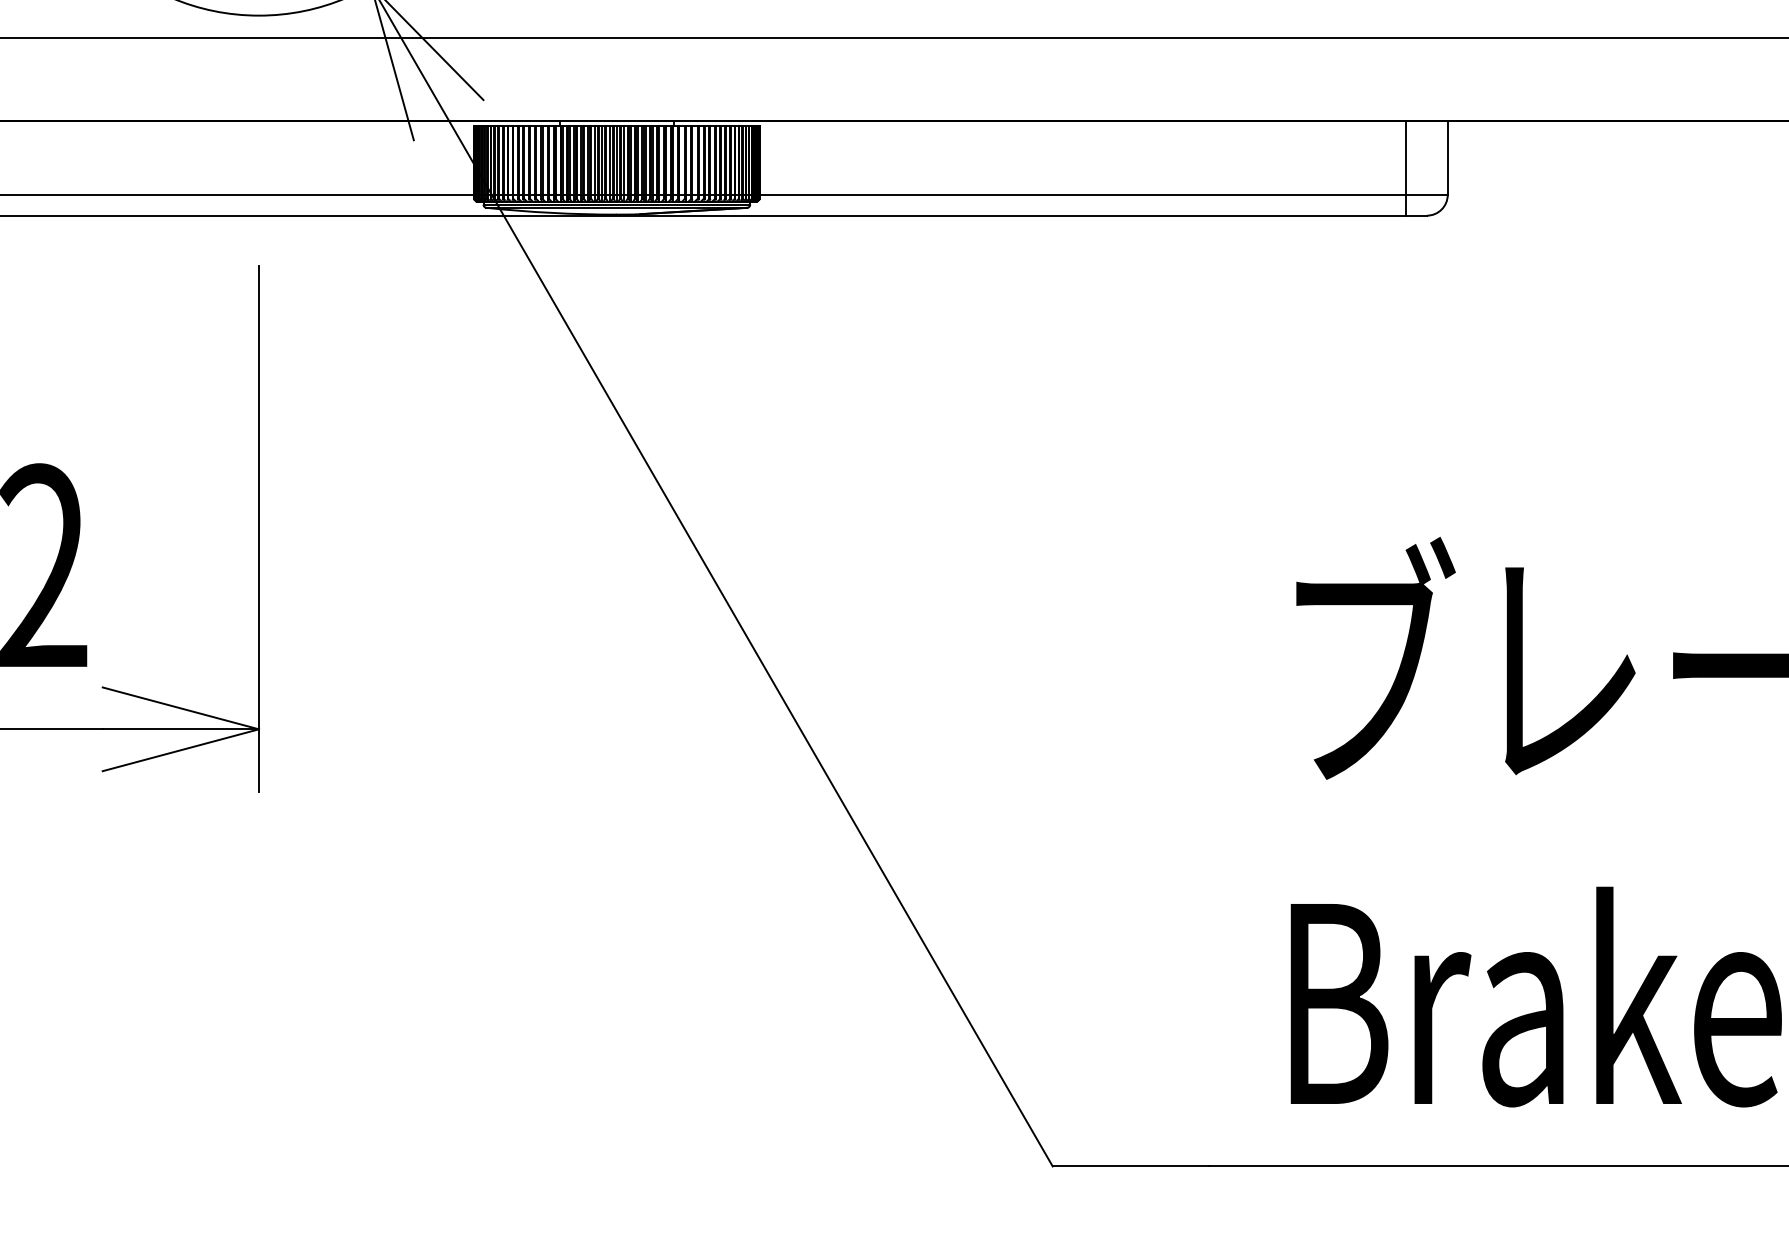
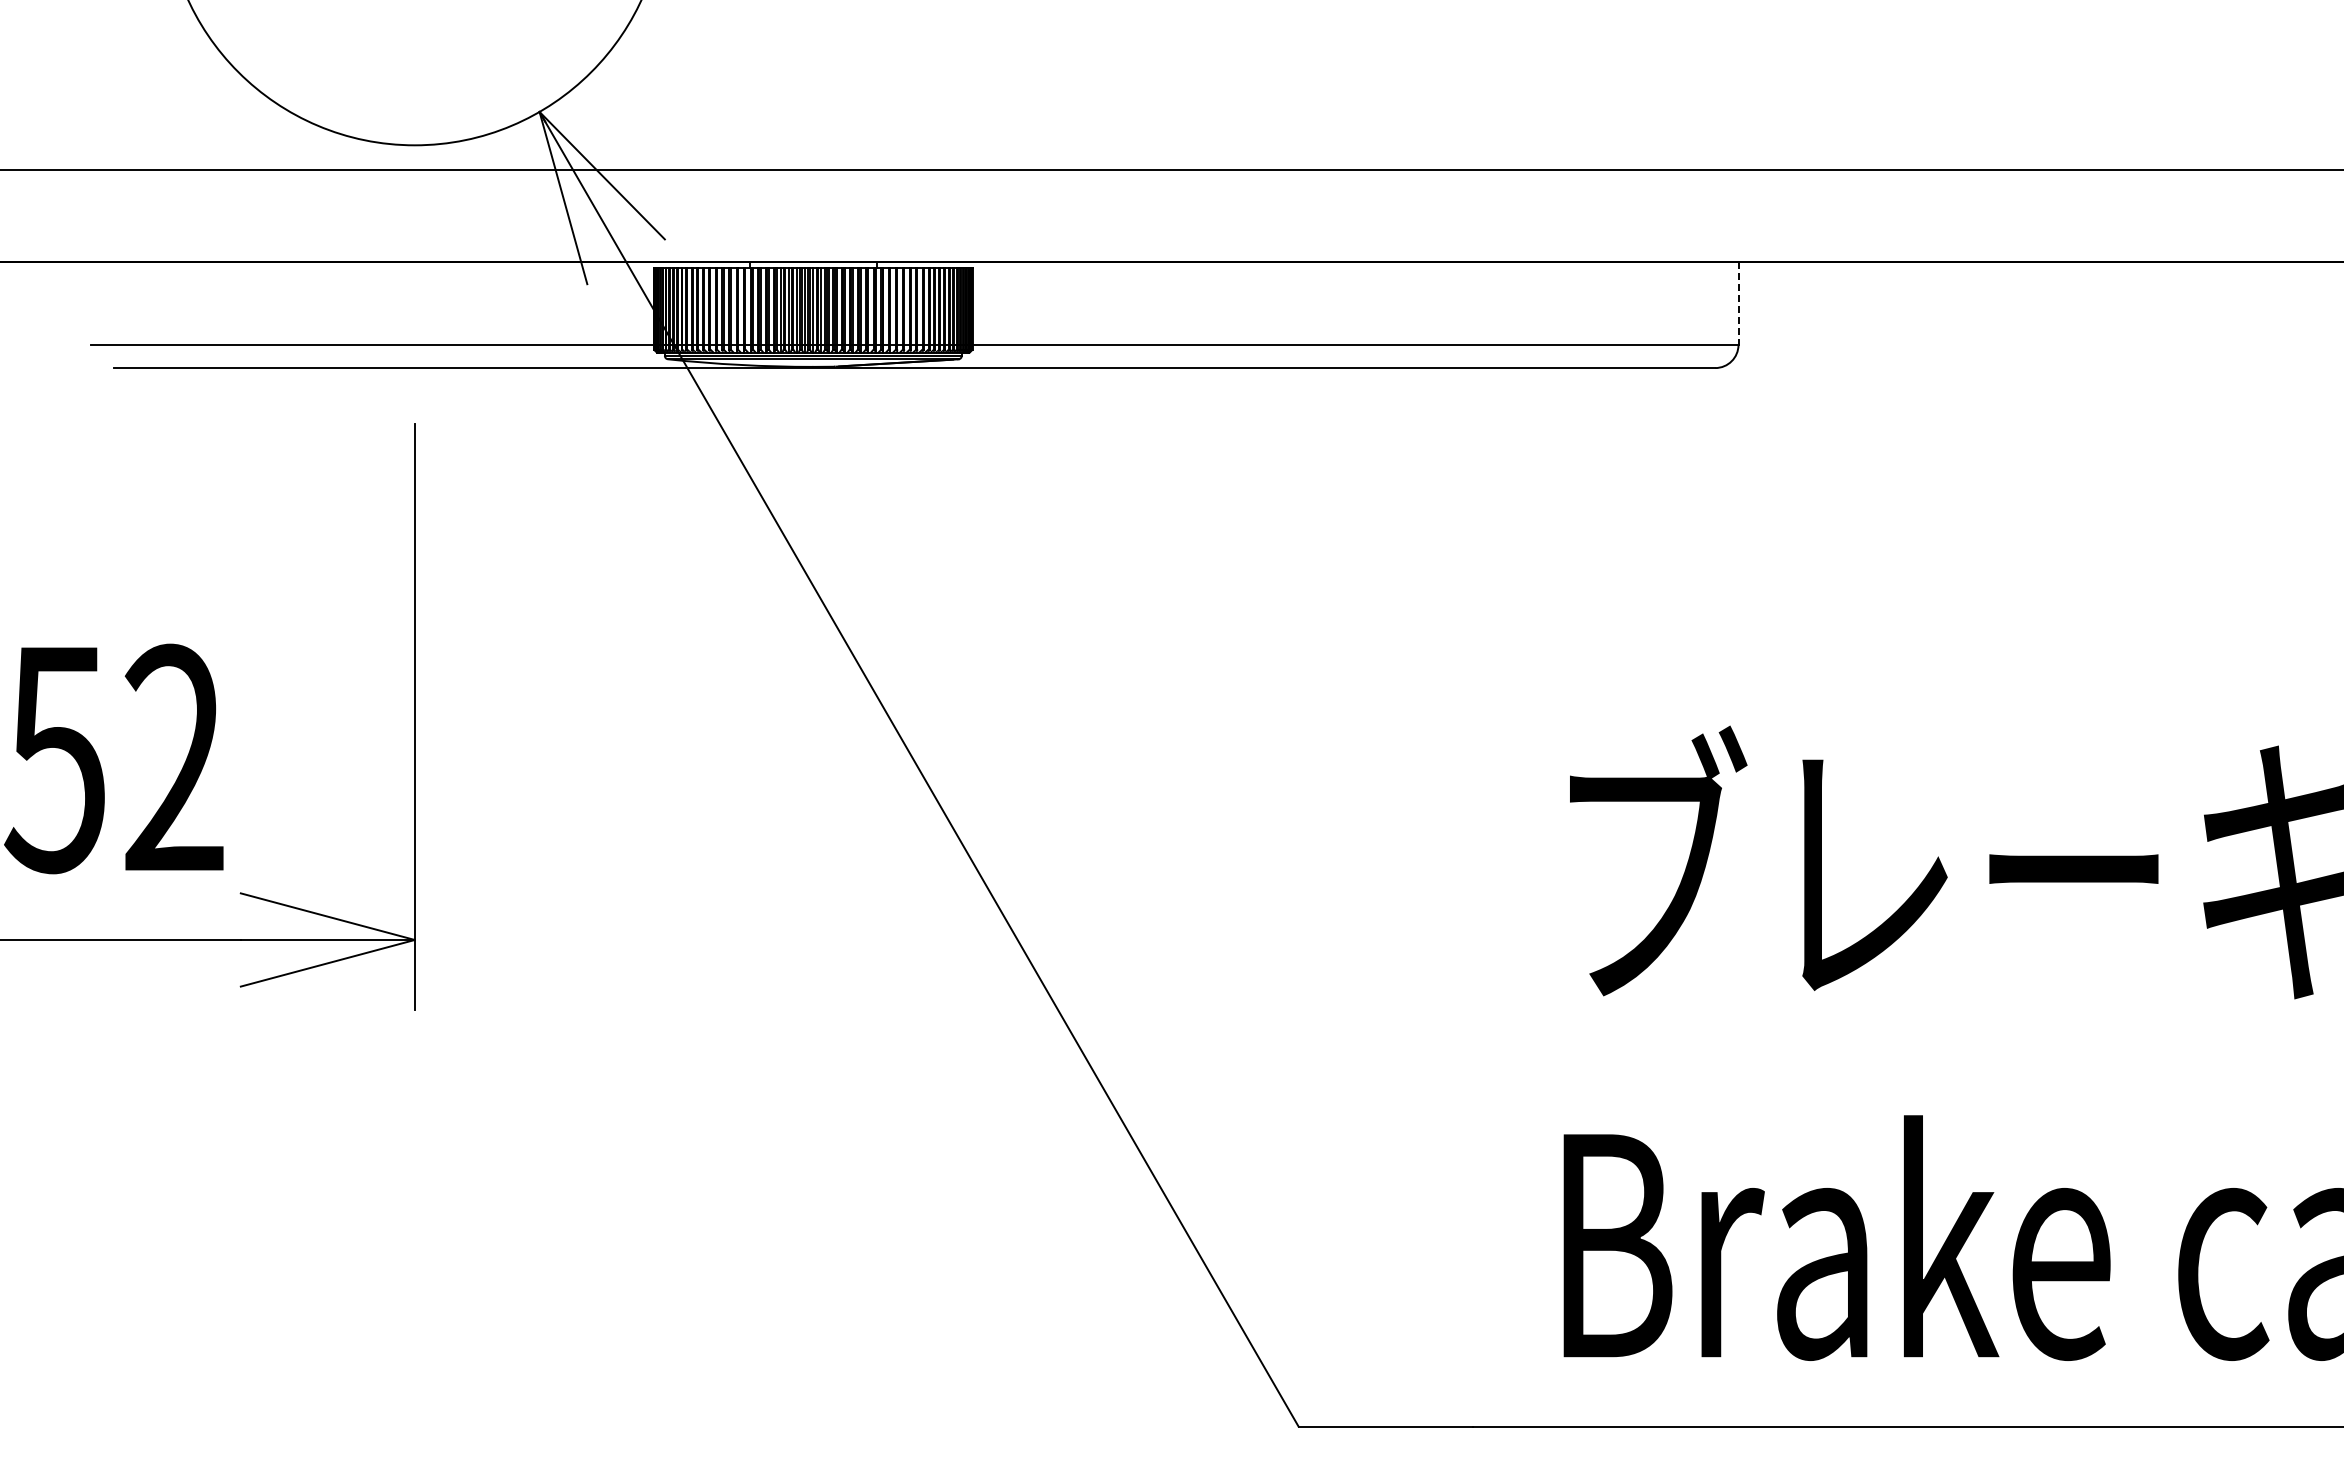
line: (1447, 158) -> (1738, 304), solid -> dashed
line: (1406, 168) -> (1692, 315), removed

